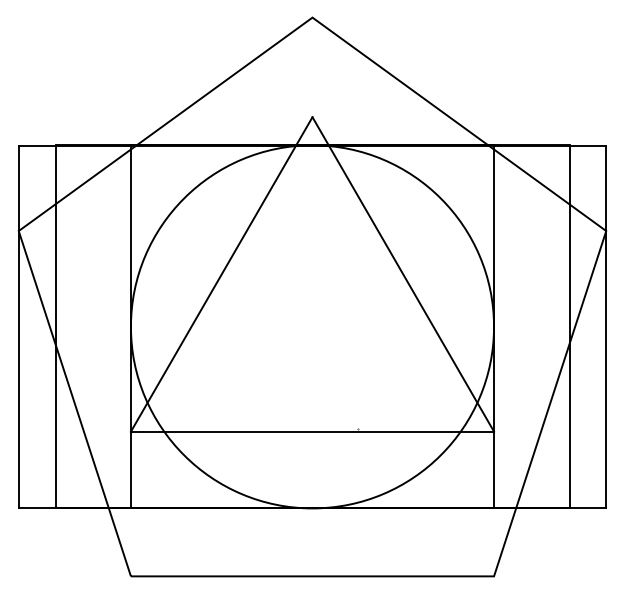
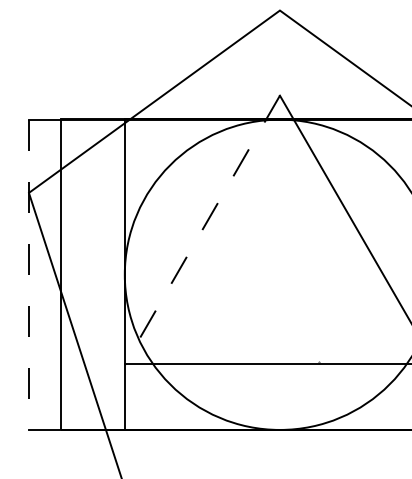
line: (221, 274) -> (202, 230), solid -> dashed
line: (18, 327) -> (28, 275), solid -> dashed

